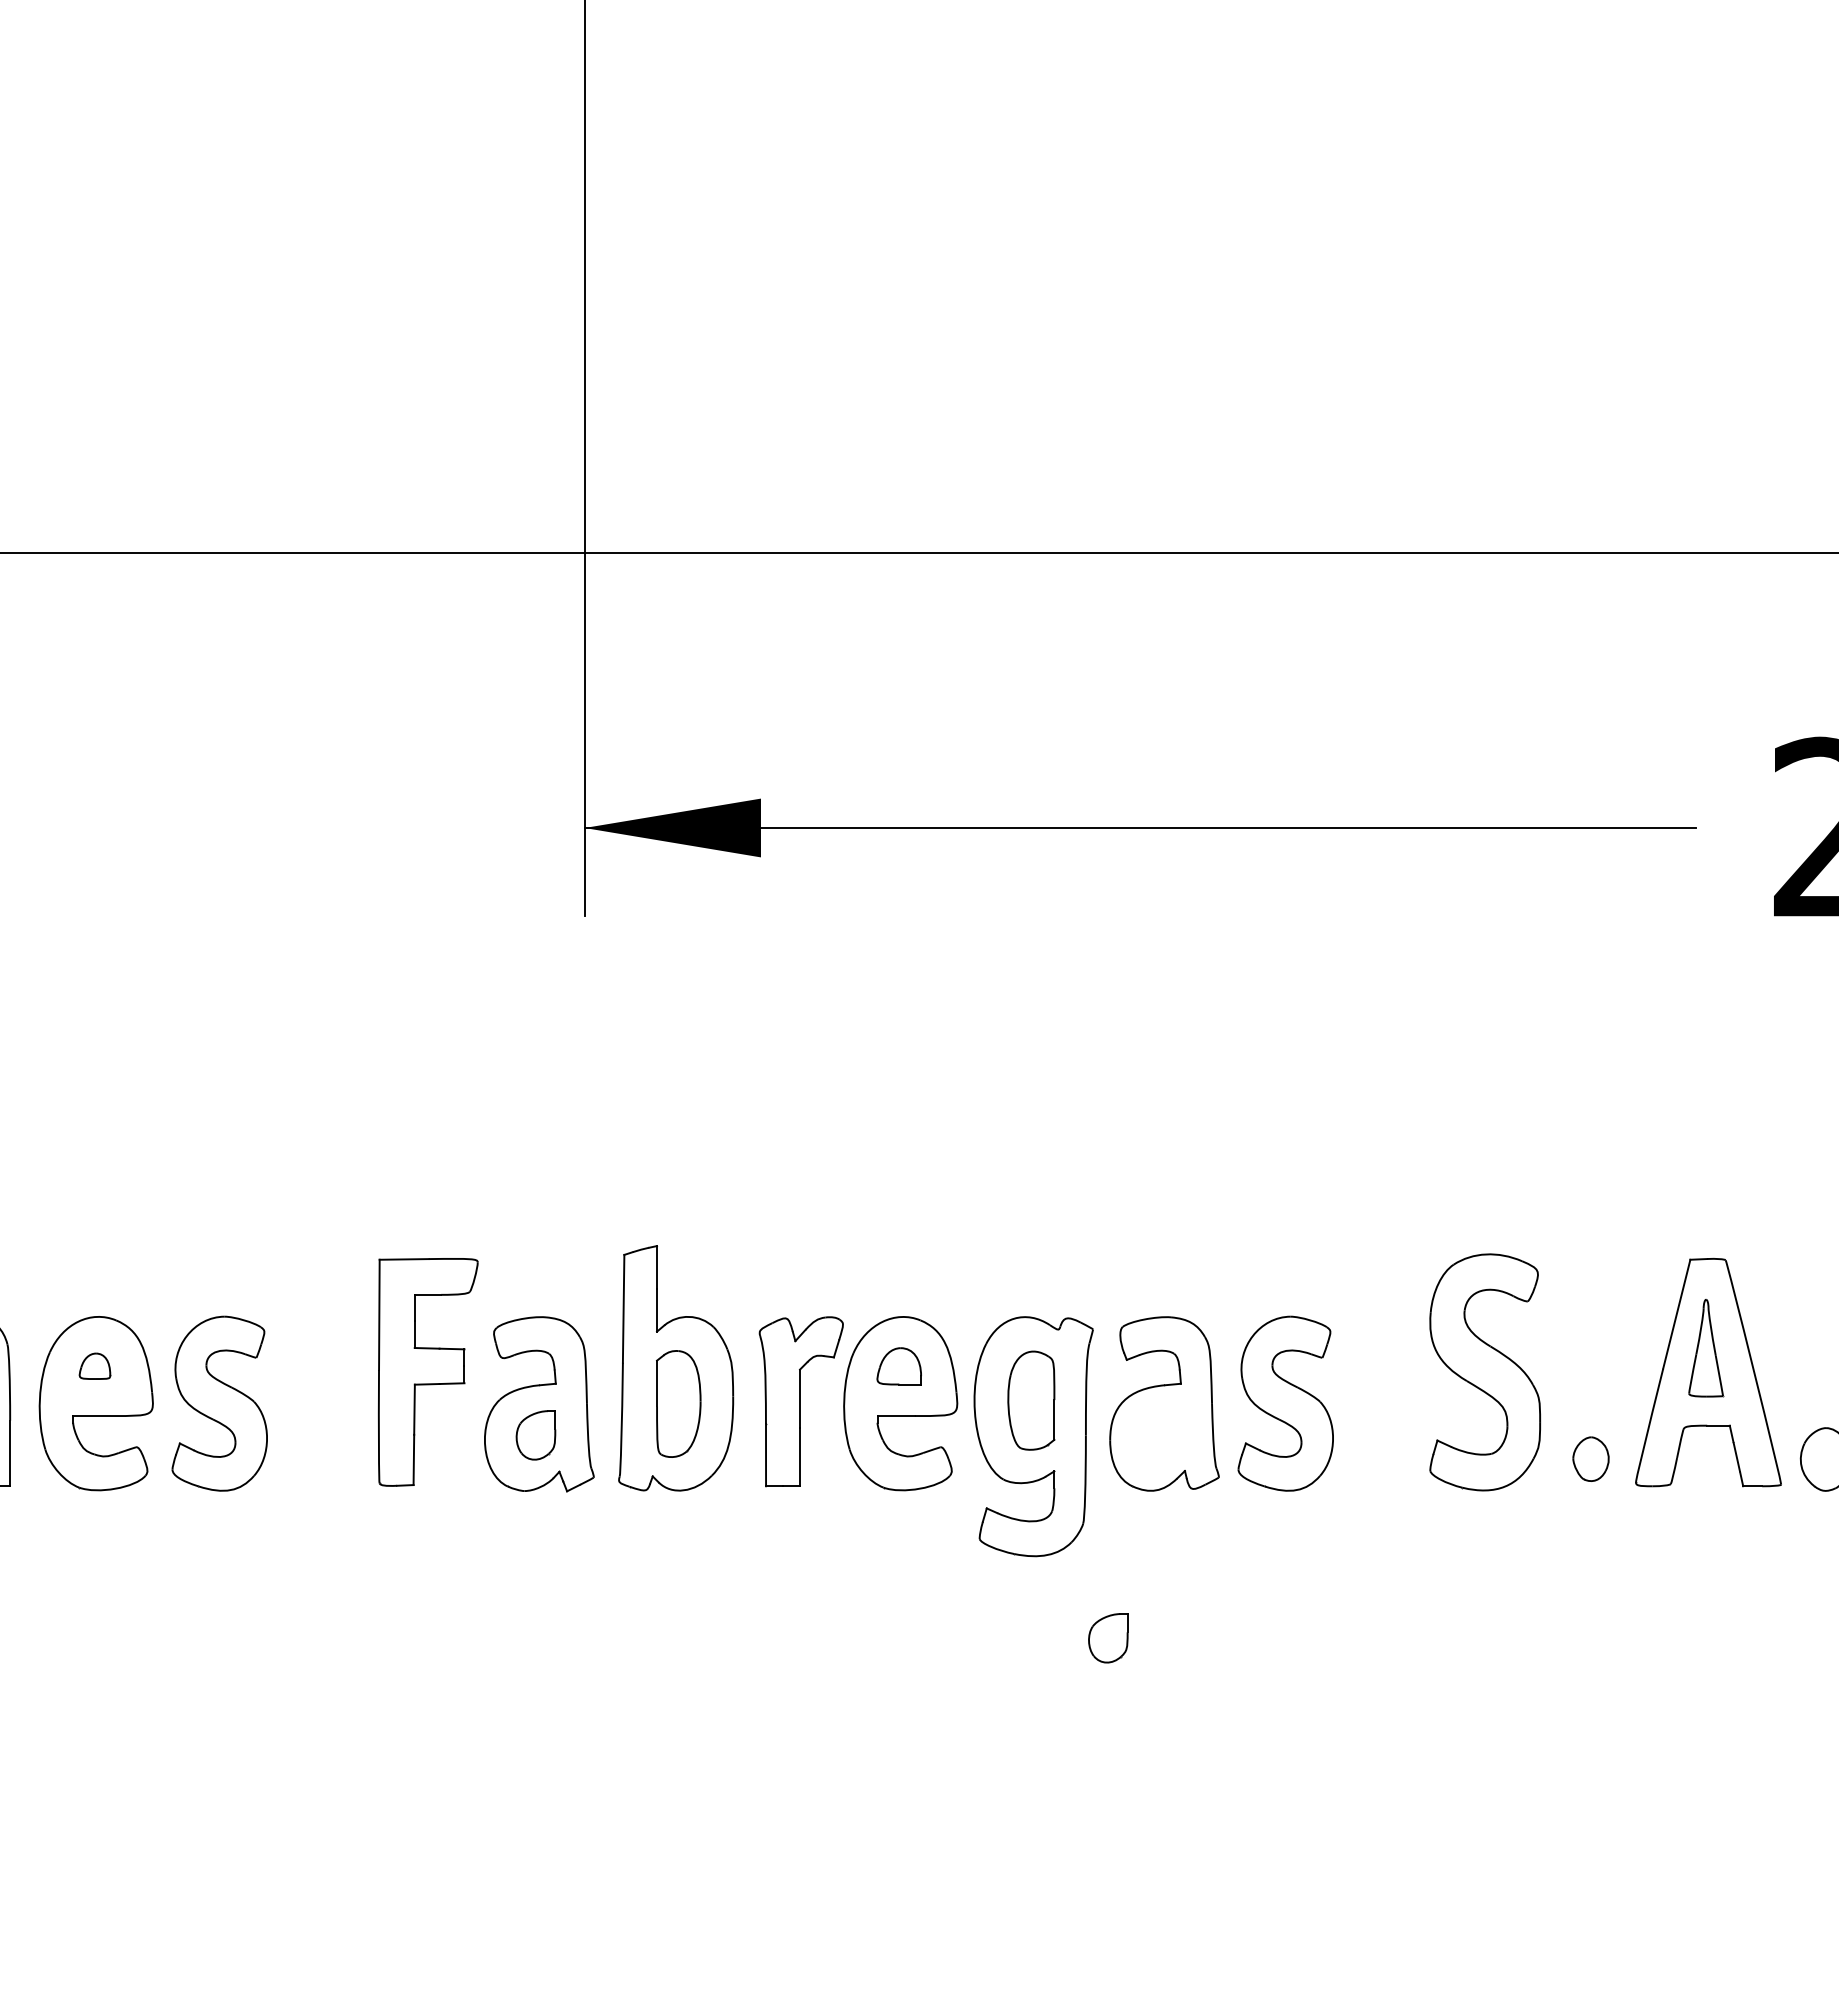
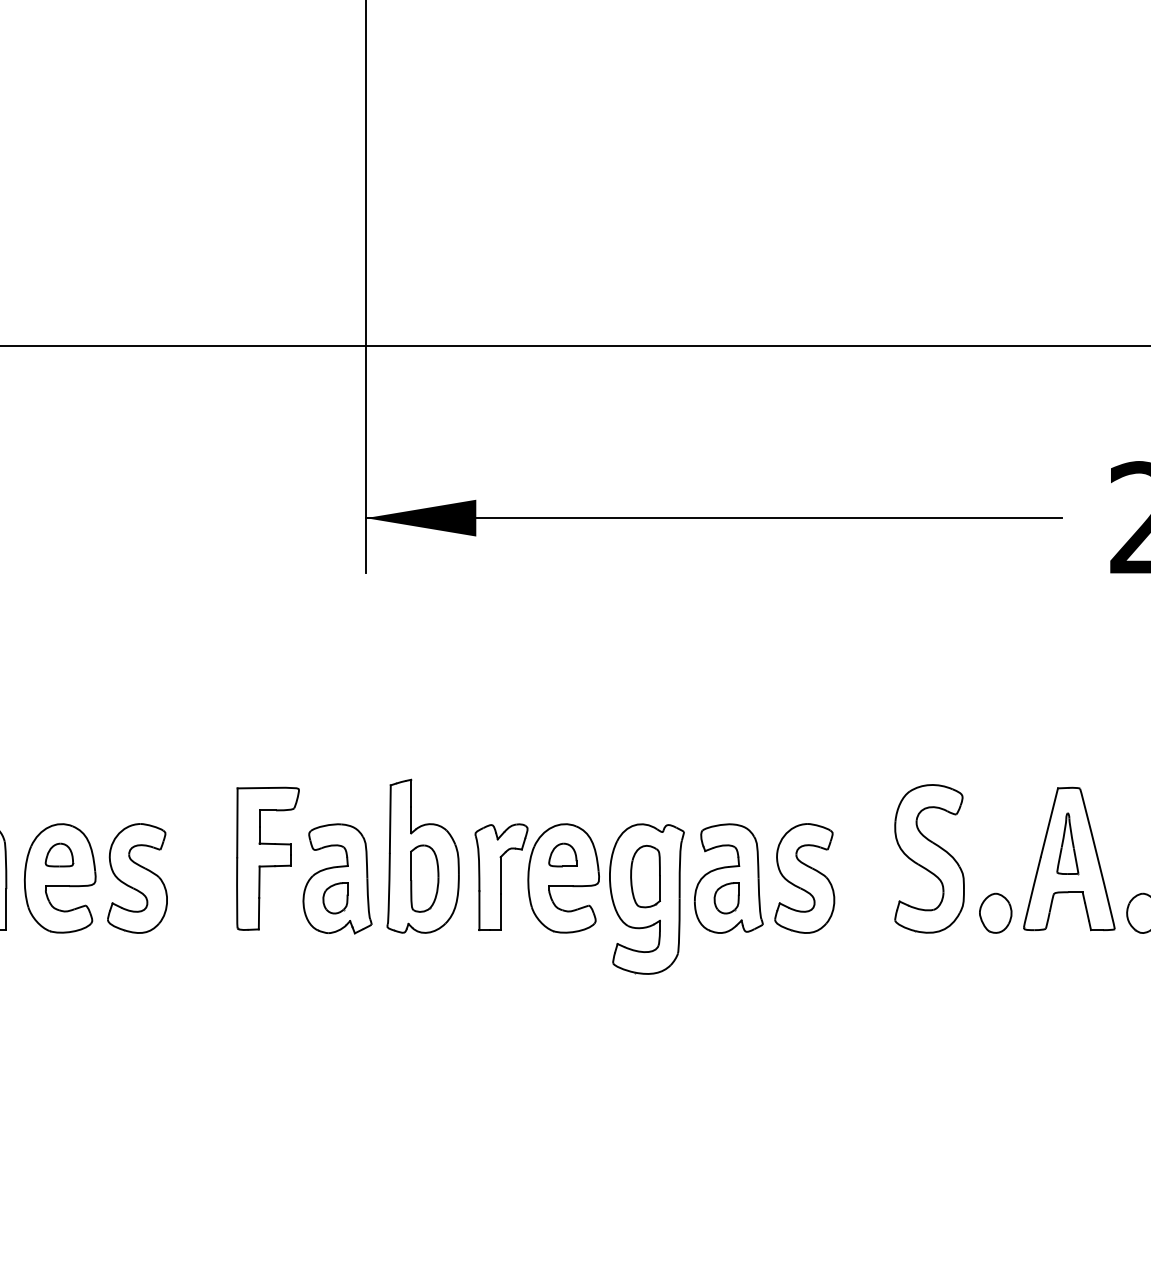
part: (95, 1365) -> (59, 854), size x1.43
part: (1590, 1458) -> (995, 912), size x1.43
part: (1108, 1638) -> (726, 898), moved

